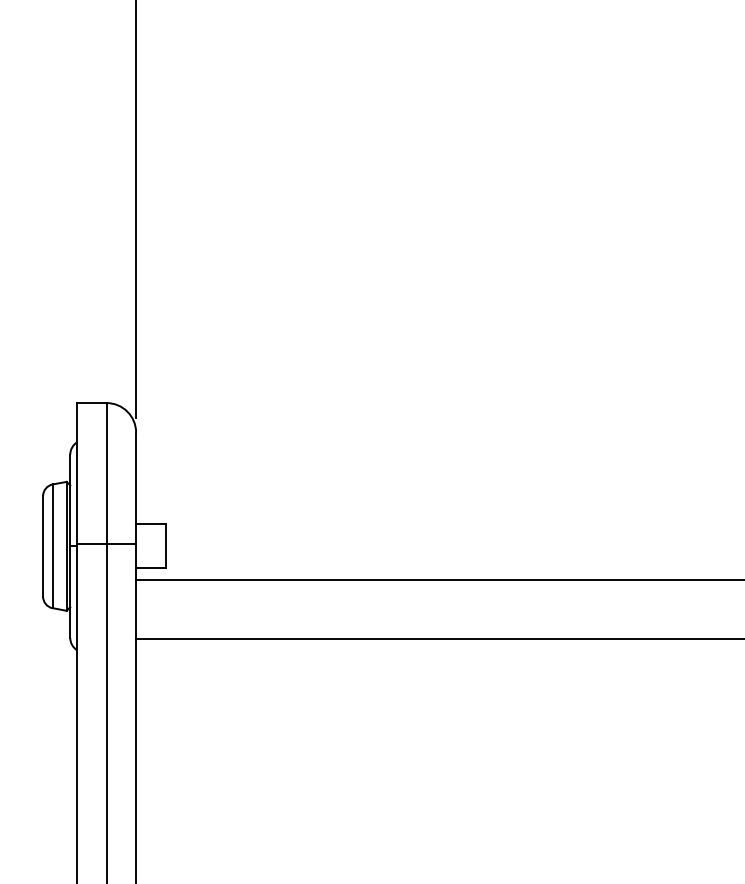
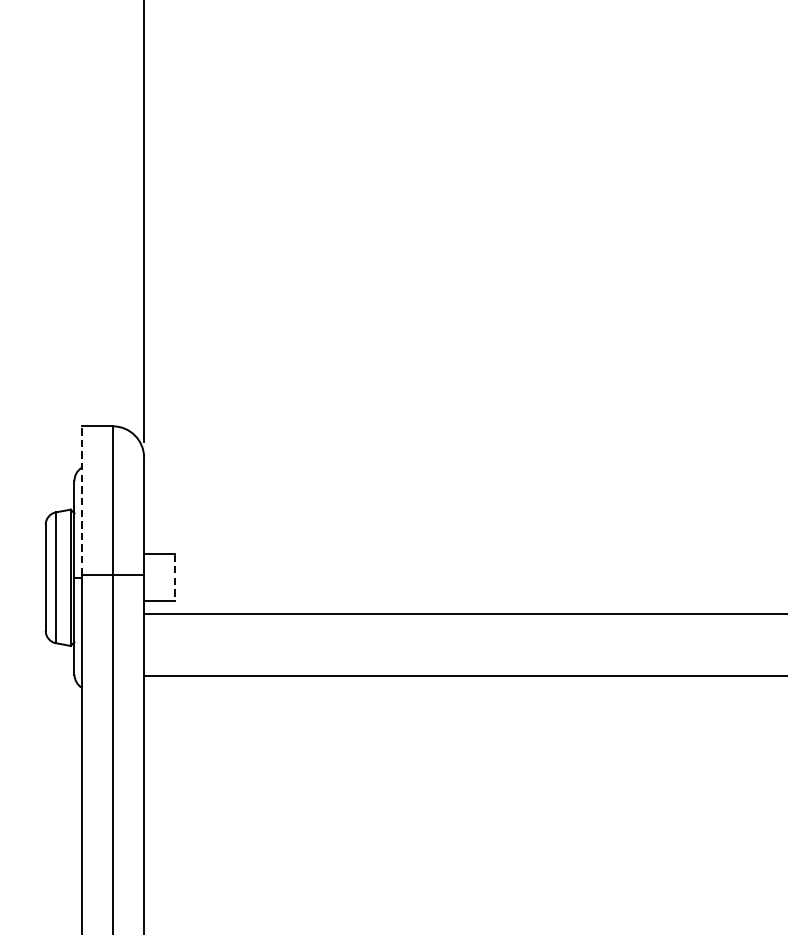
line: (77, 472) -> (82, 499), solid -> dashed
line: (165, 546) -> (175, 577), solid -> dashed

